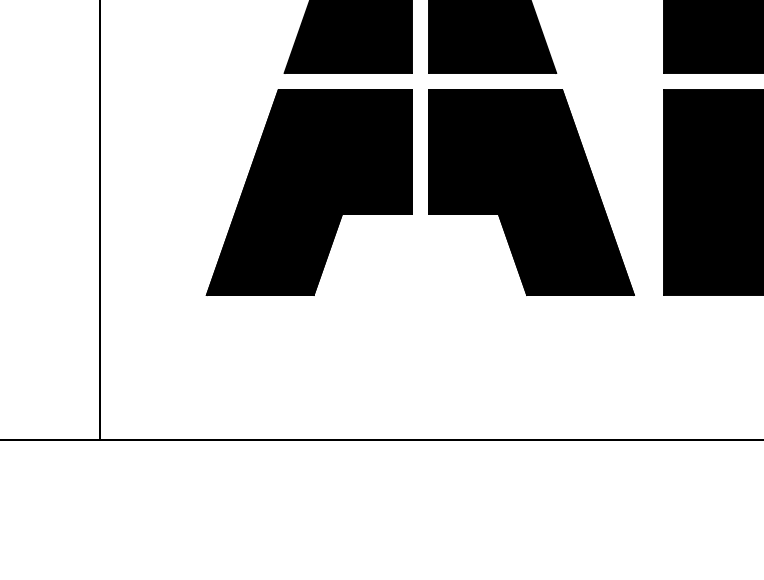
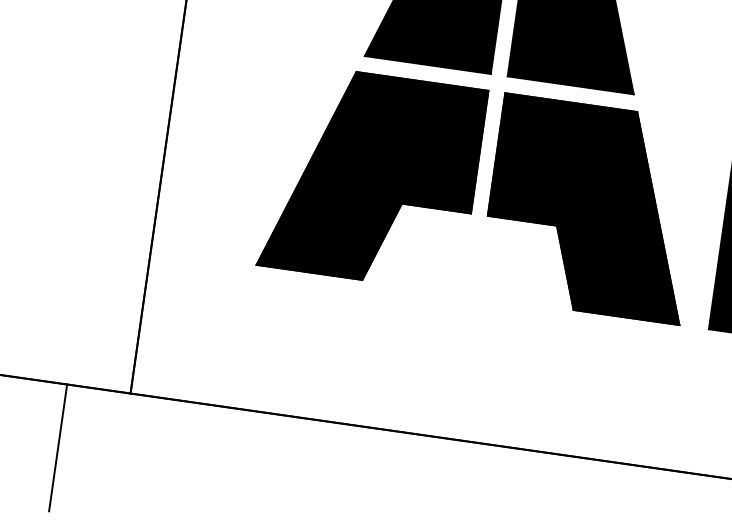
line: (36, 504) -> (58, 448), added

